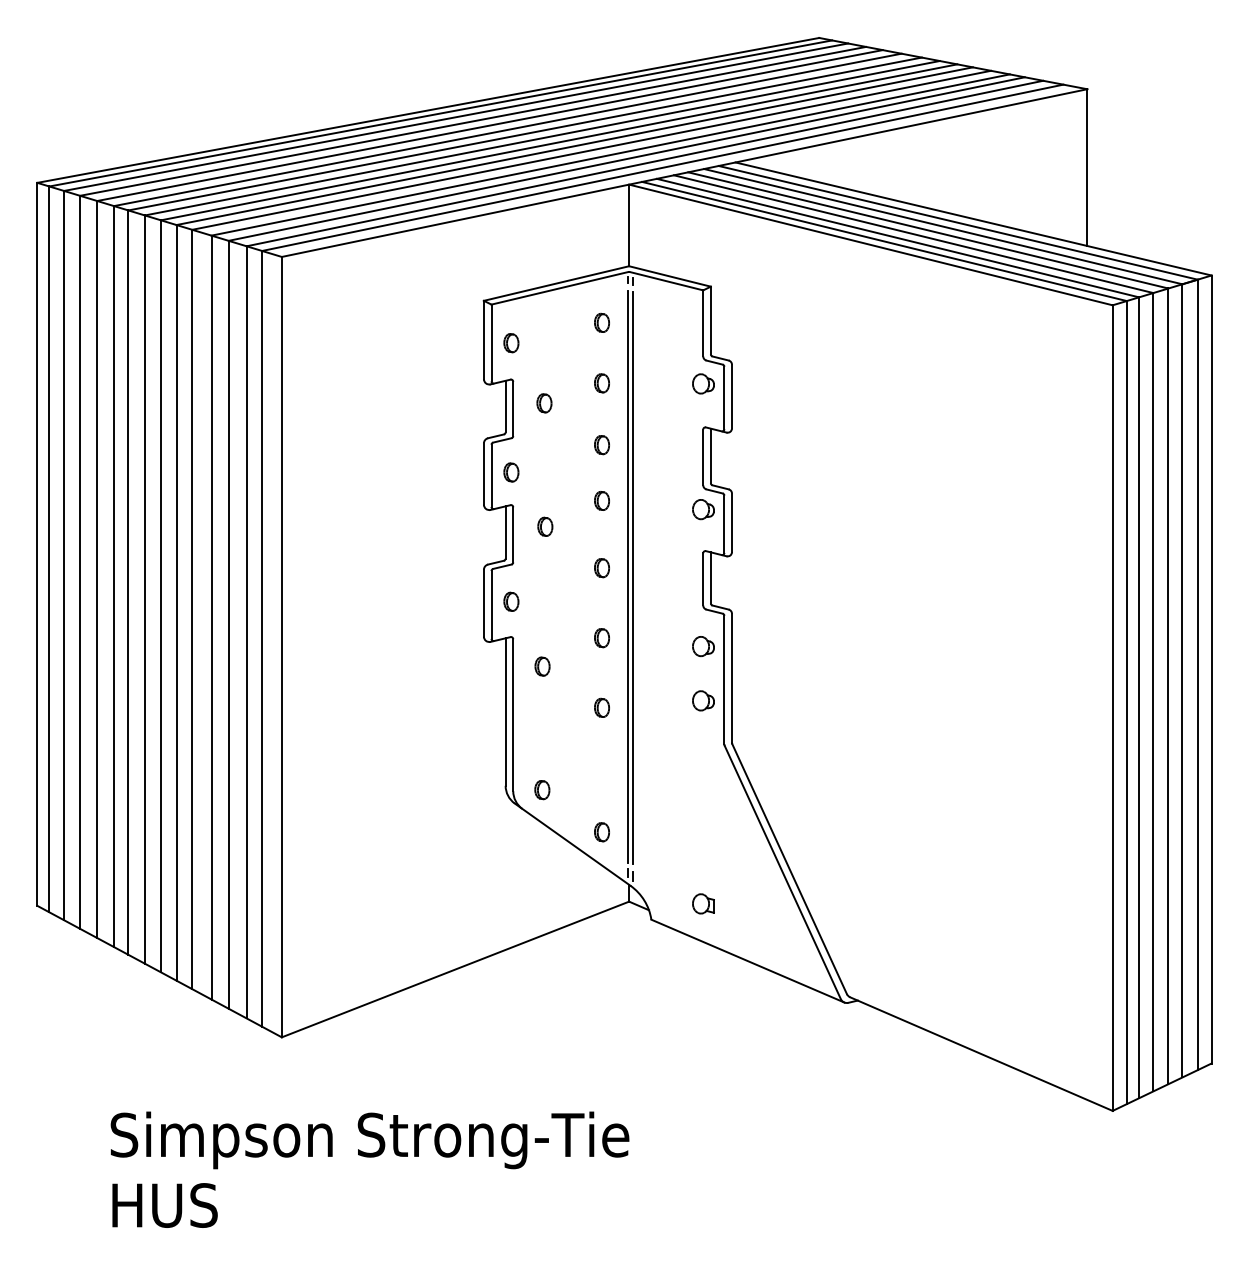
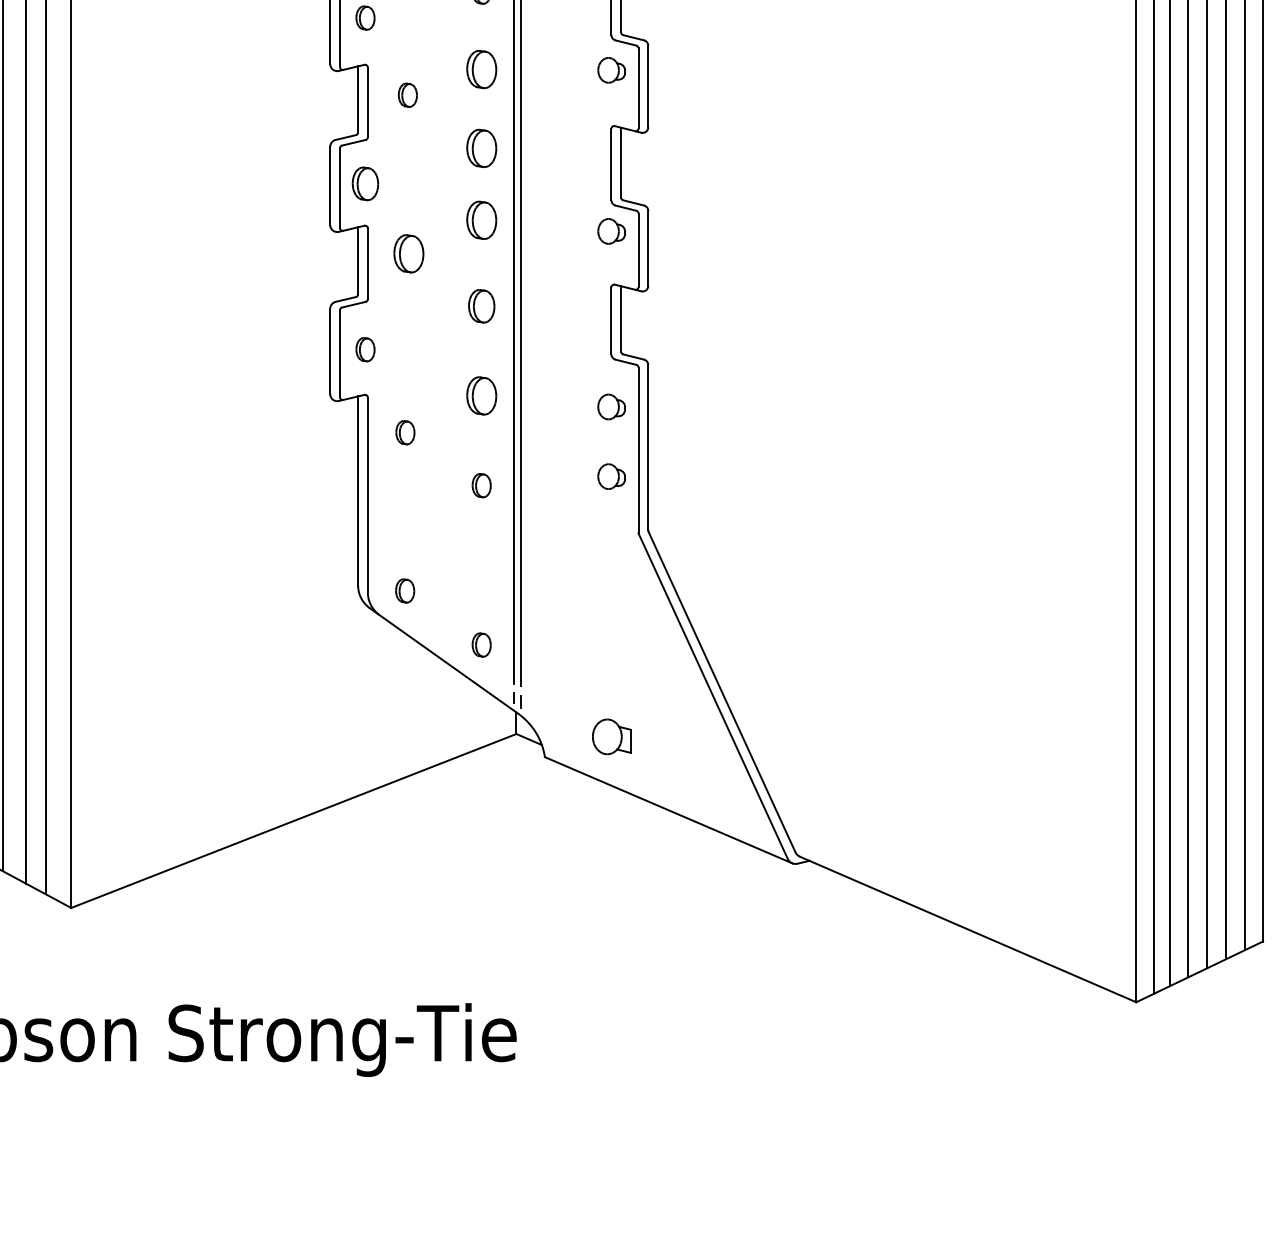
part: (601, 383) -> (480, 69), size x1.6
part: (601, 445) -> (480, 149), size x1.6
part: (511, 472) -> (365, 183), size x1.4
part: (601, 500) -> (480, 219), size x1.6
part: (545, 526) -> (409, 253), size x1.6
part: (601, 568) -> (480, 306), size x1.4
part: (601, 638) -> (480, 396), size x1.6
part: (703, 903) -> (611, 736), size x1.4

